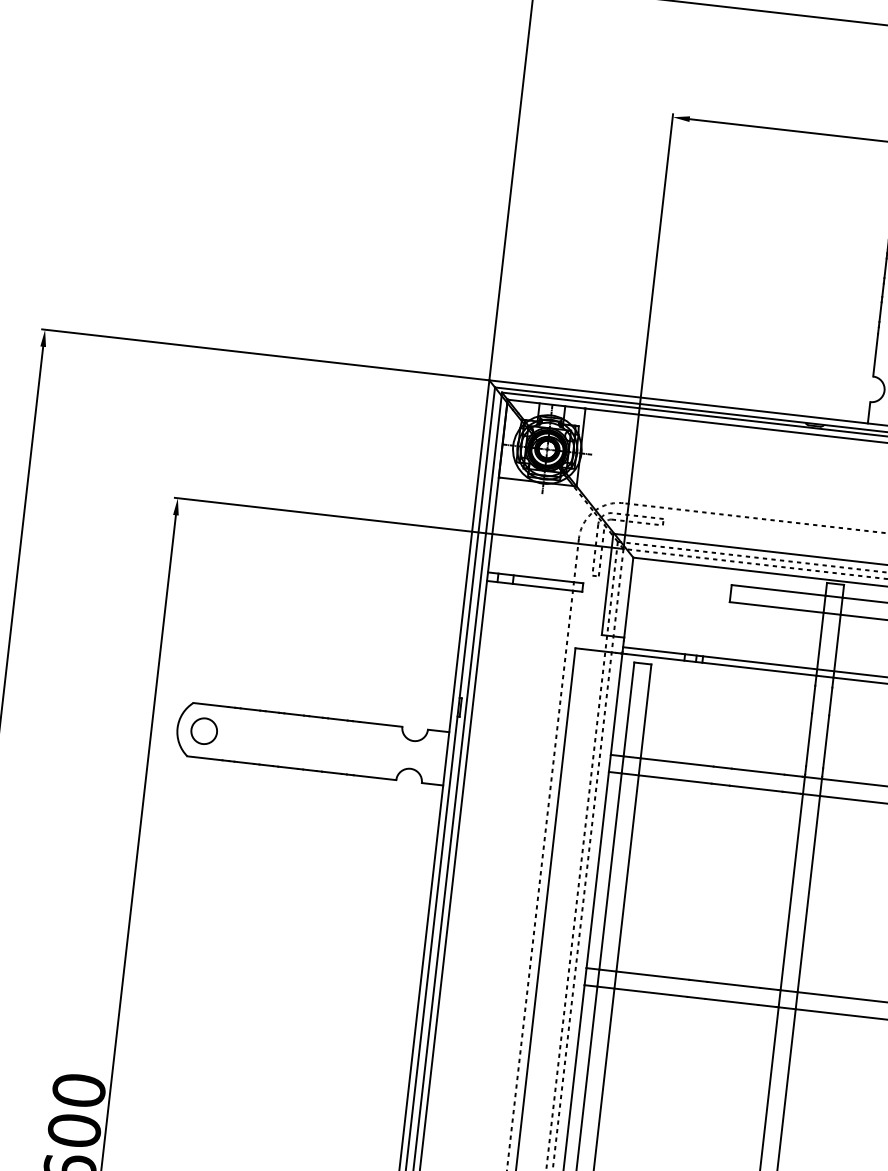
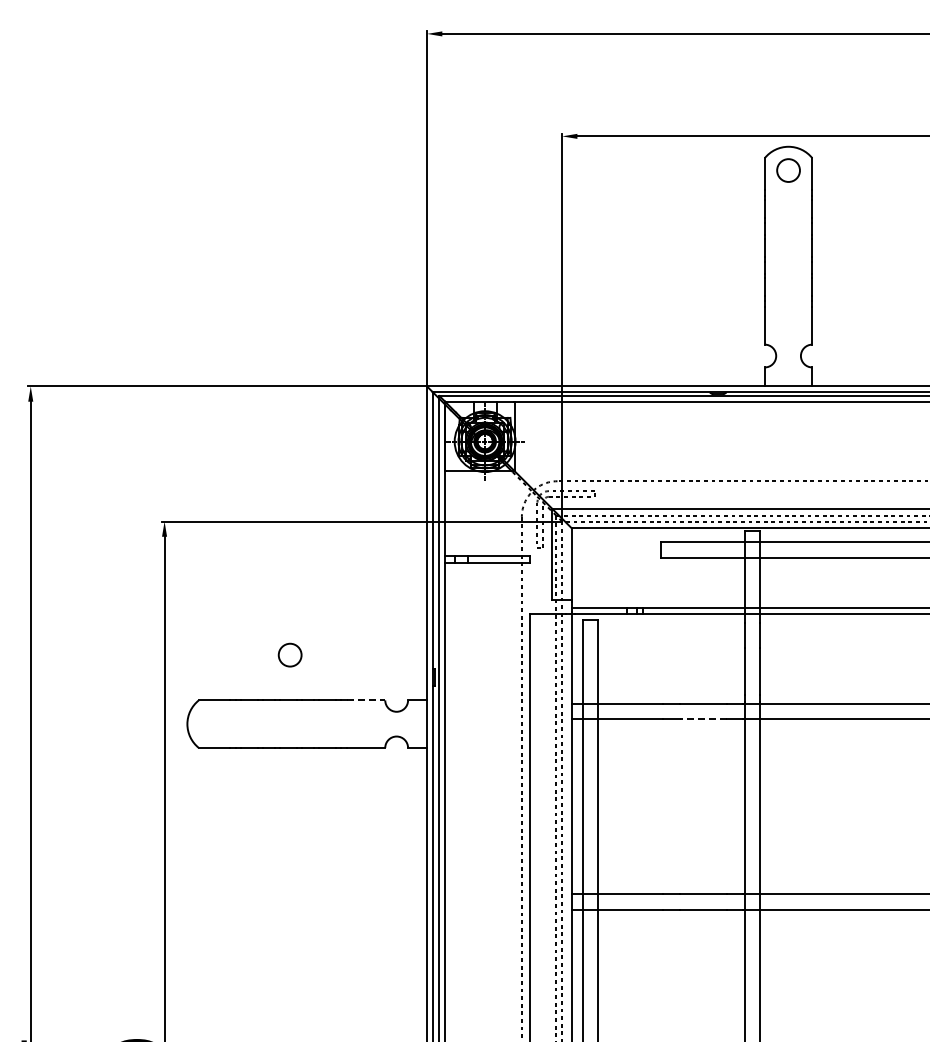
line: (381, 724) -> (366, 700), solid -> dashed
circle: (203, 730) -> (289, 654), moved
line: (756, 788) -> (703, 719), solid -> dashed

